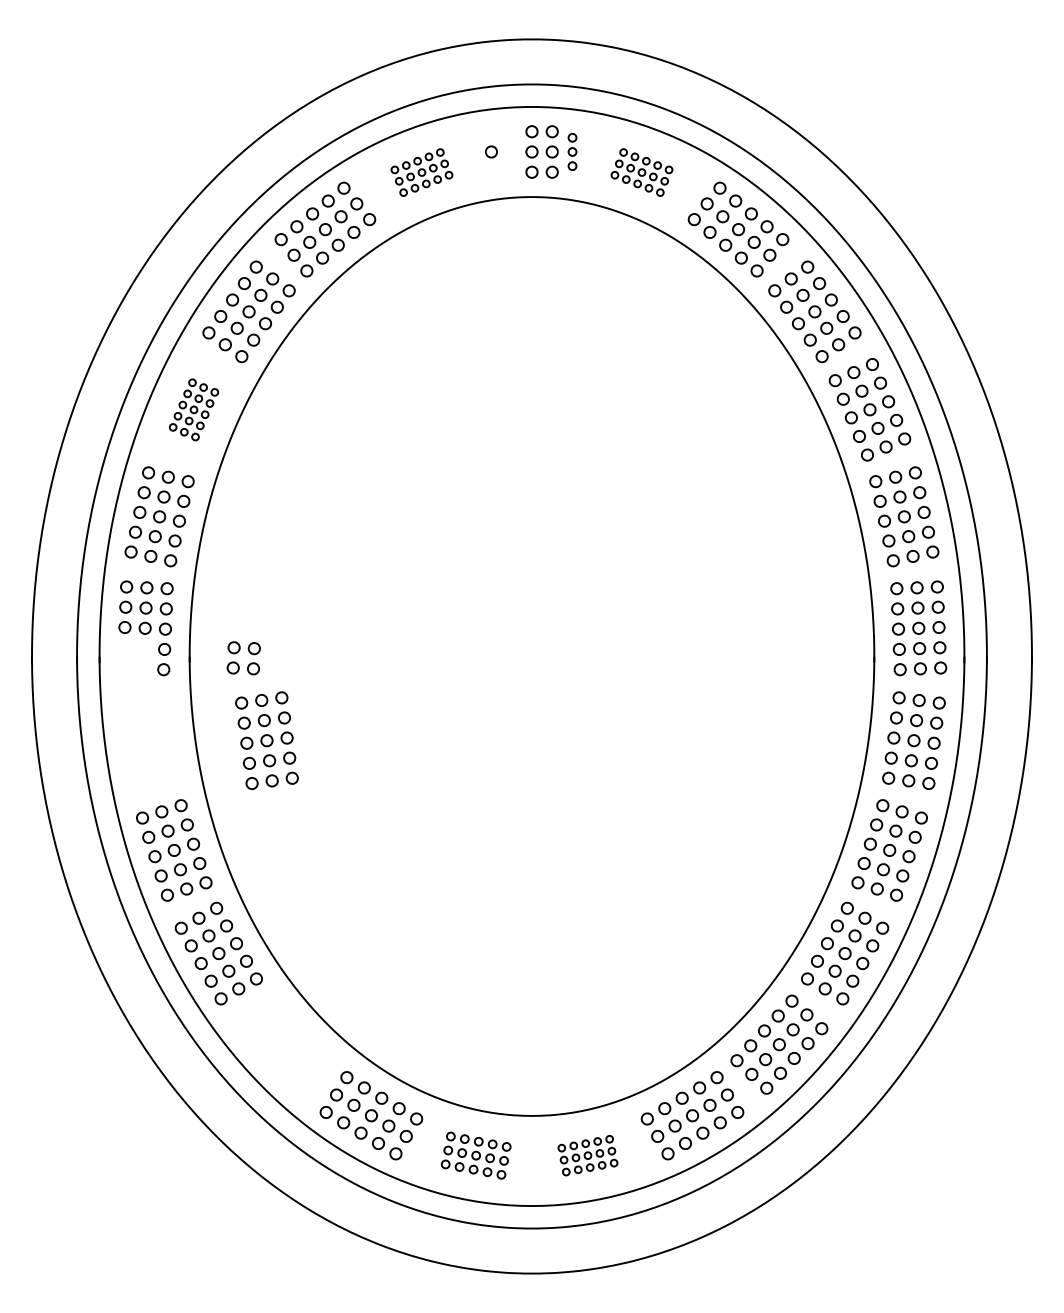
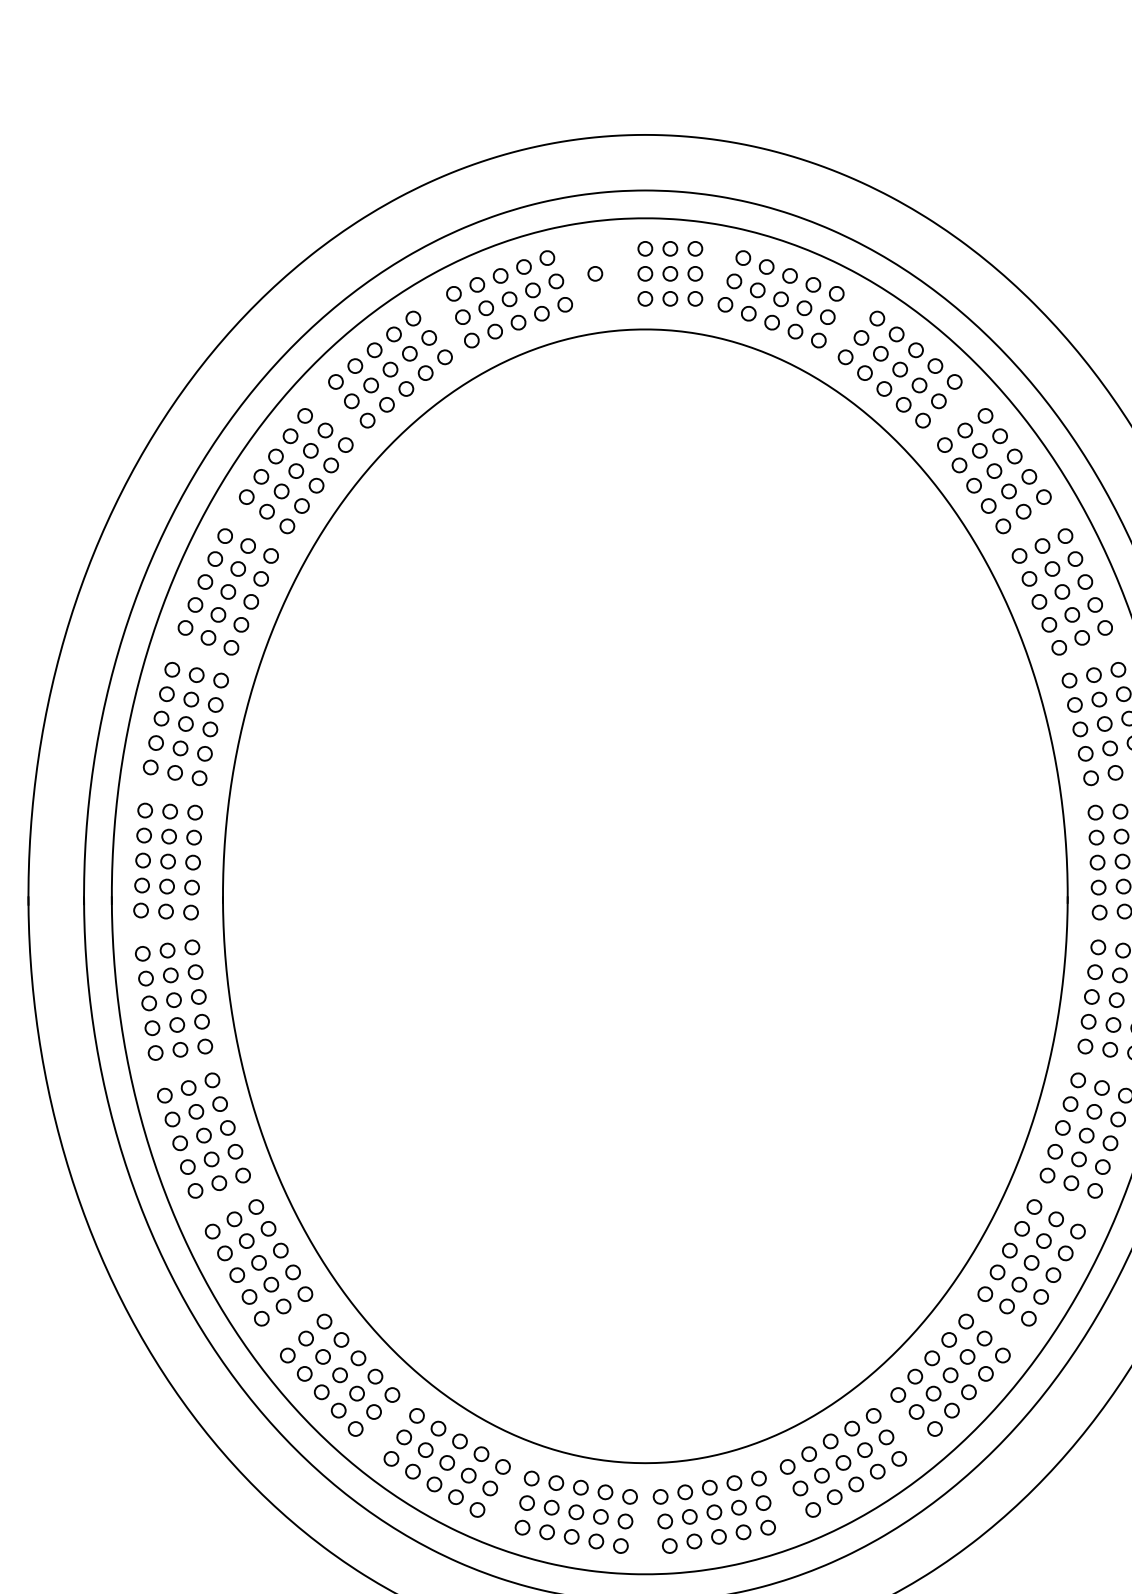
part: (572, 151) -> (695, 273), size x1.43
part: (421, 172) -> (509, 299), size x1.67
part: (641, 172) -> (780, 299), size x1.67
part: (193, 409) -> (227, 591), size x1.67
part: (238, 663) -> (147, 904), moved
part: (266, 740) -> (173, 999), moved
part: (284, 1044) -> (339, 1375), added
part: (476, 1155) -> (576, 1511), size x1.43
part: (587, 1155) -> (713, 1511), size x1.67

